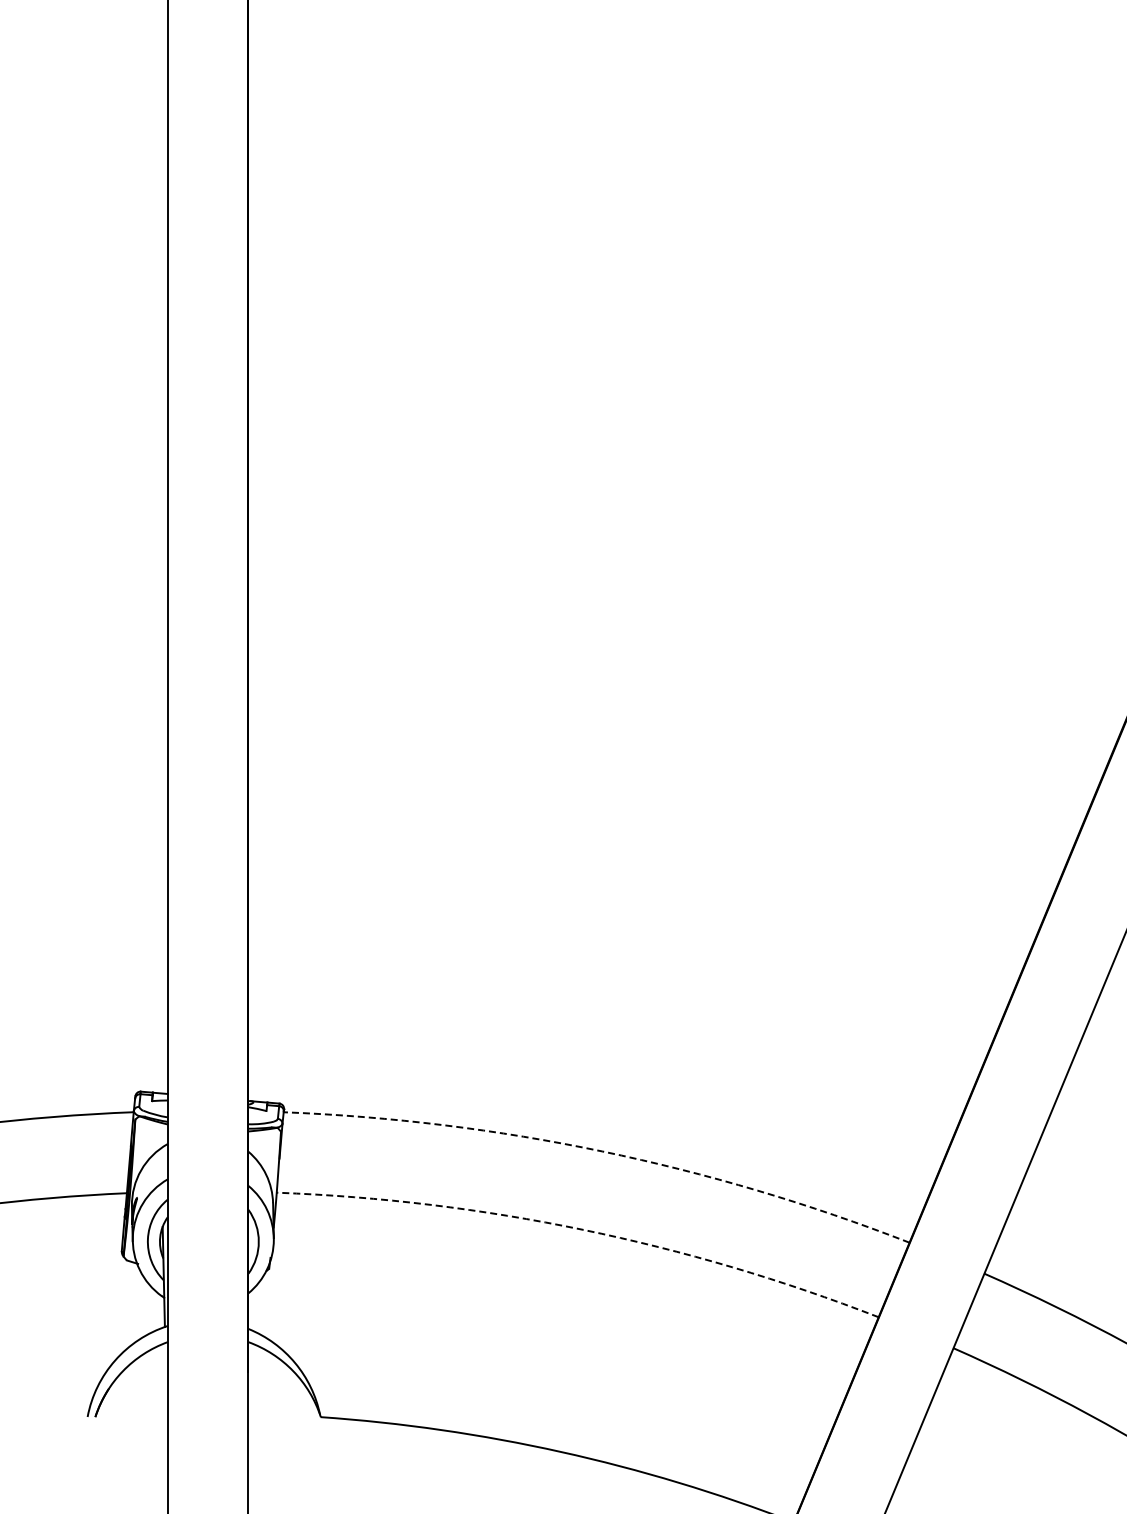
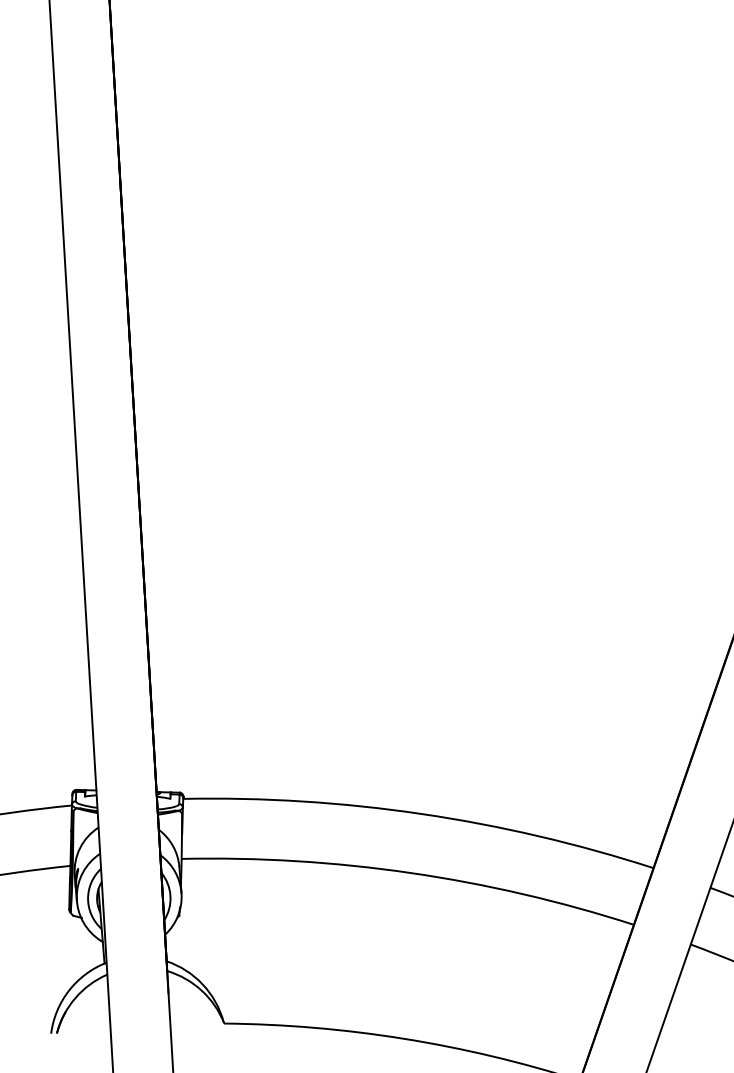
arc: (602, 1151) -> (421, 813), dashed -> solid
arc: (583, 1229) -> (410, 872), dashed -> solid

